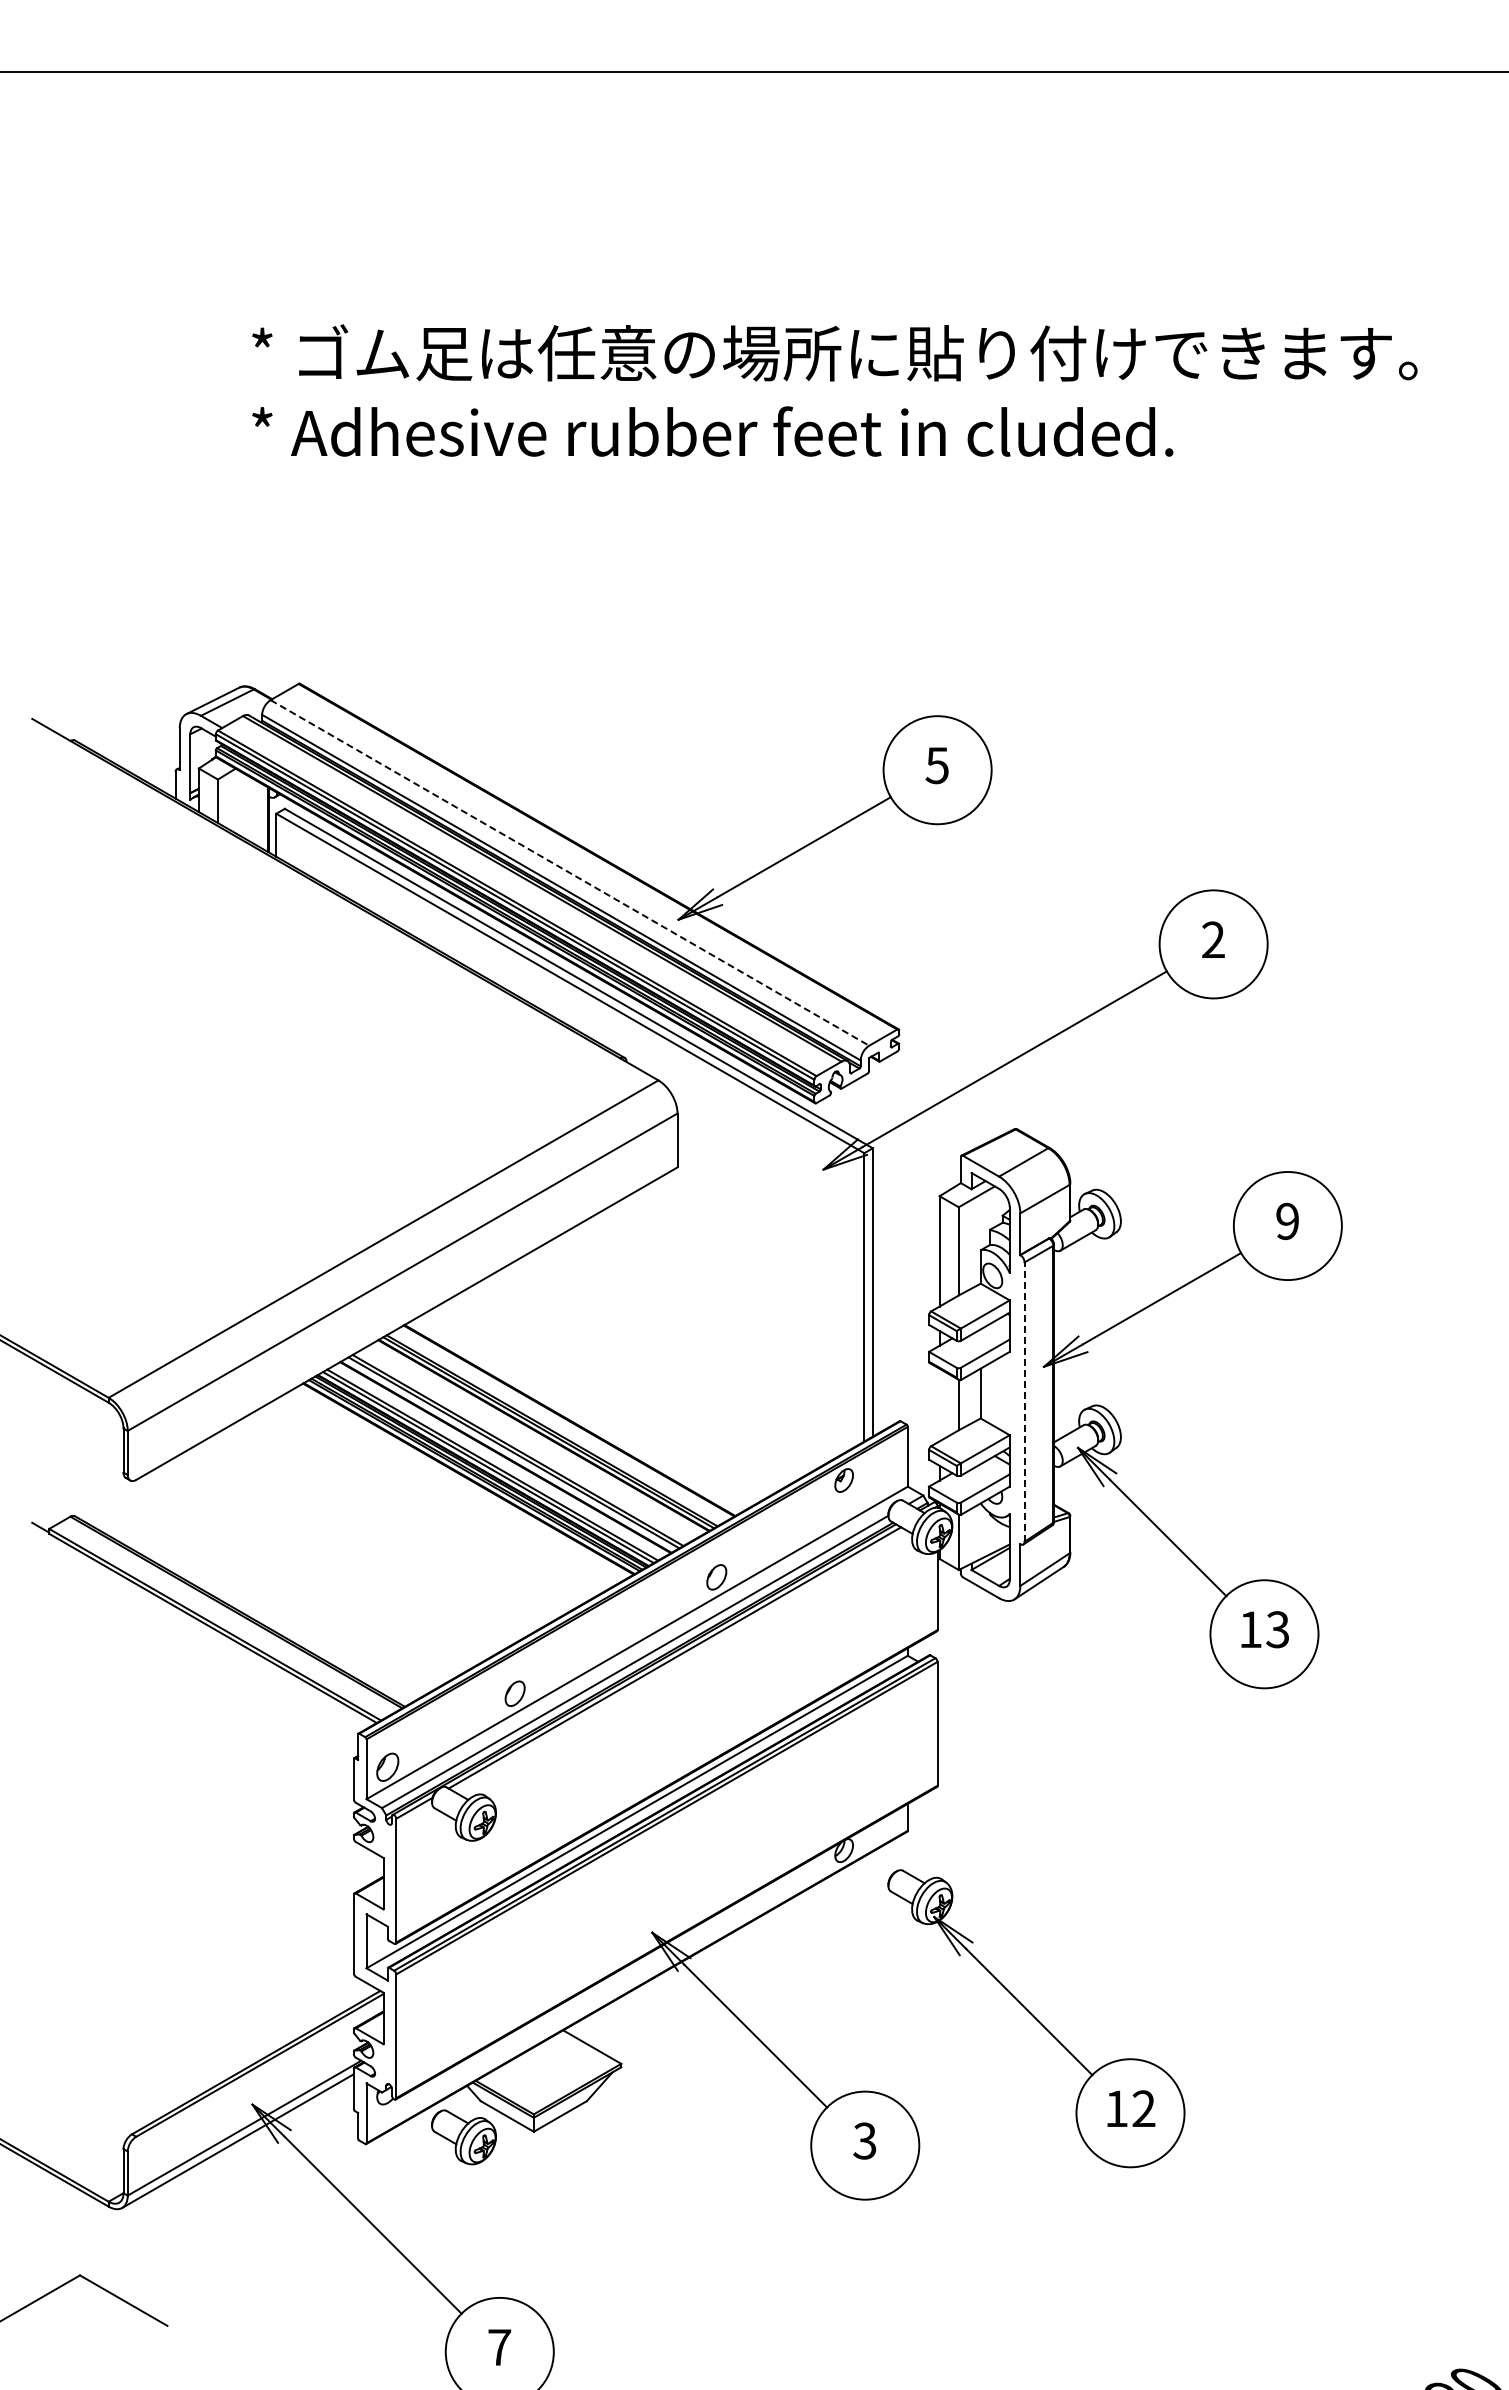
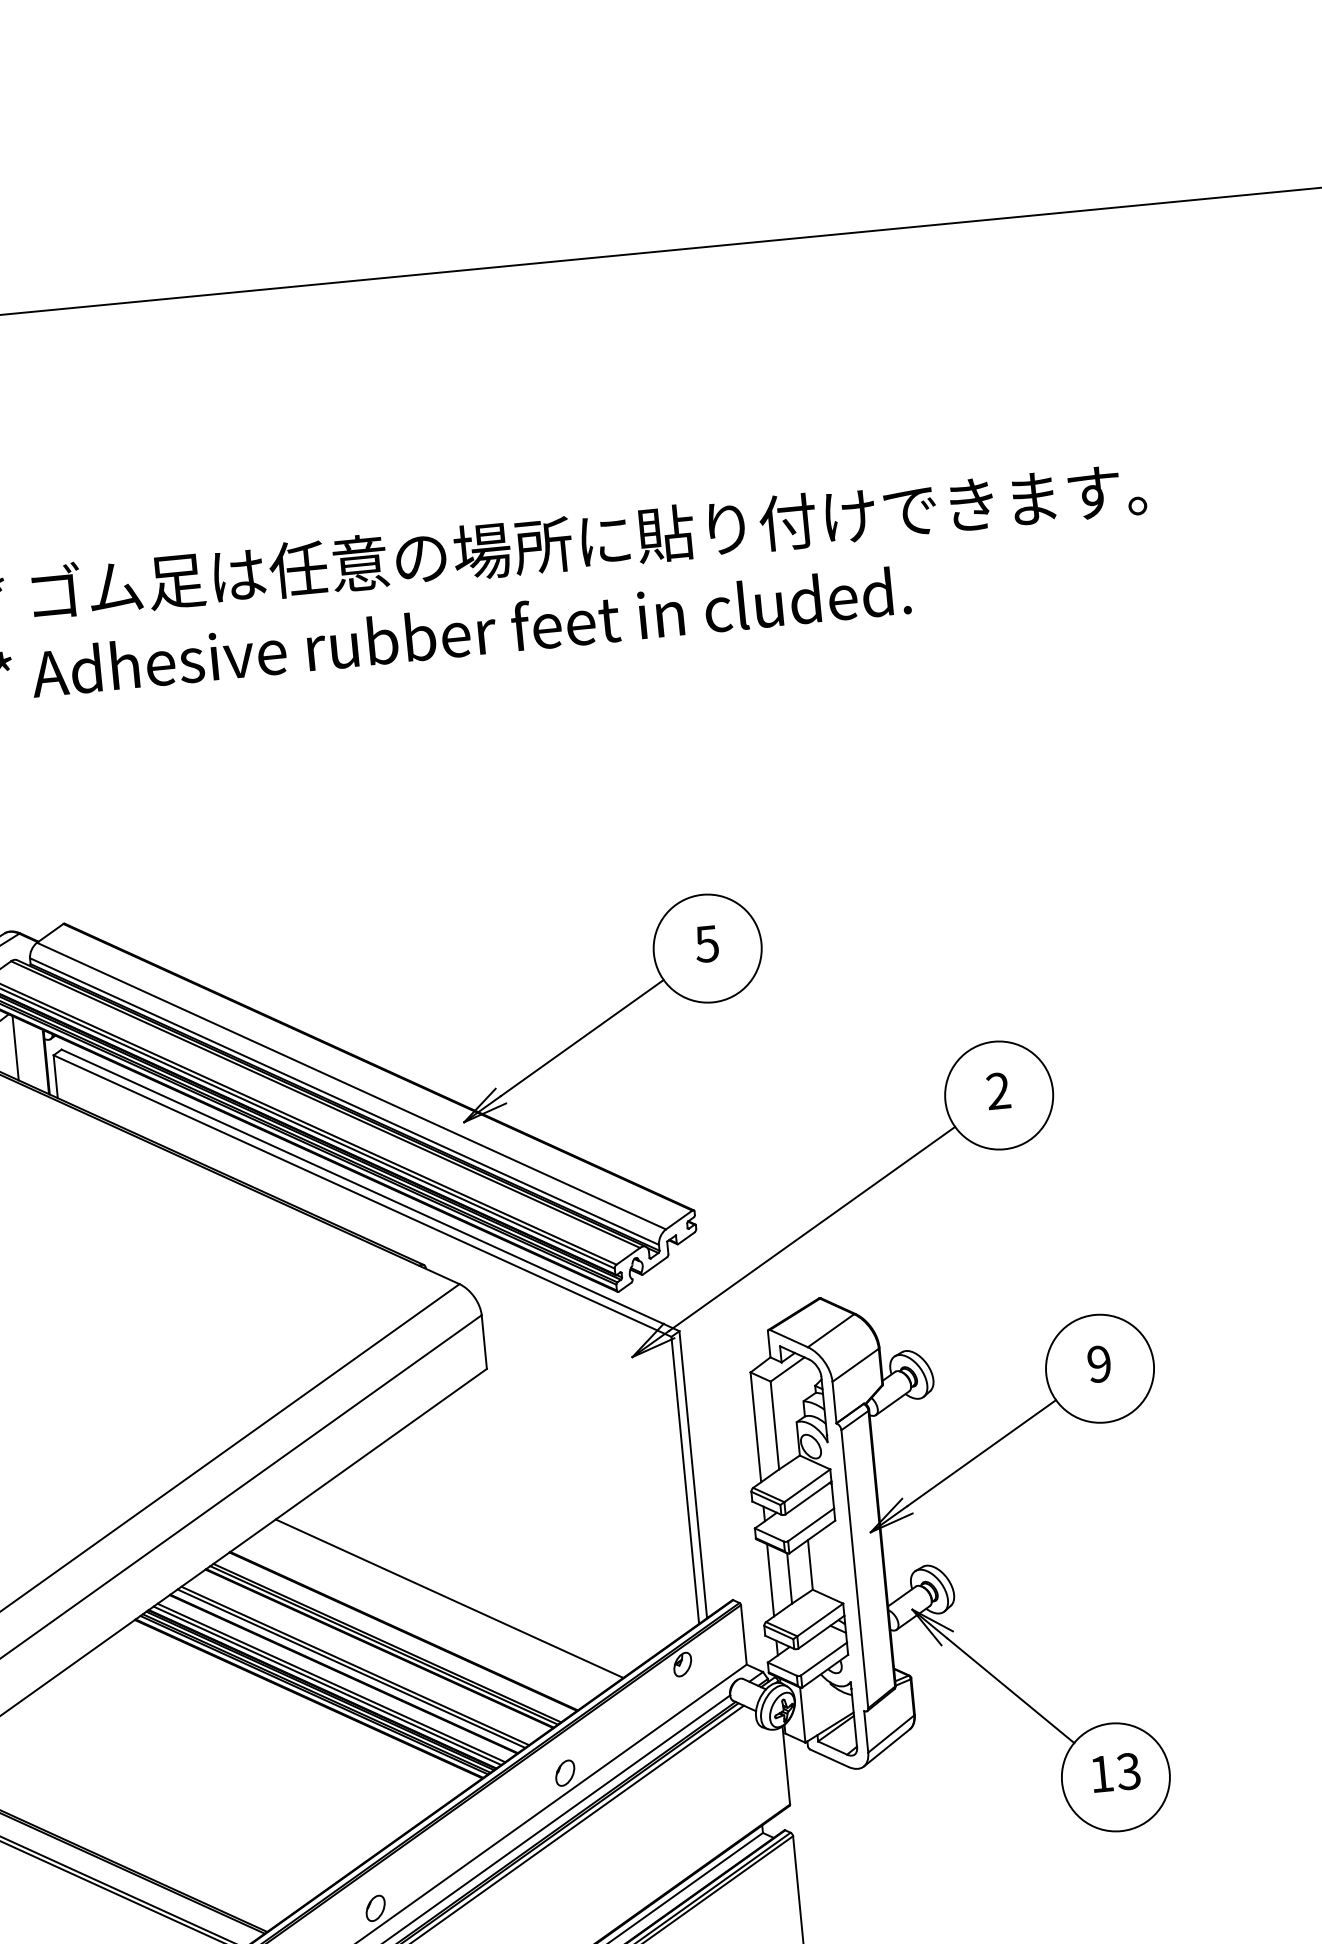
line: (239, 802) -> (15, 1047), added
line: (569, 872) -> (351, 1085), dashed -> solid
line: (617, 1392) -> (448, 1598), added
line: (1024, 1402) -> (854, 1569), dashed -> solid
line: (939, 1404) -> (770, 1579), added

